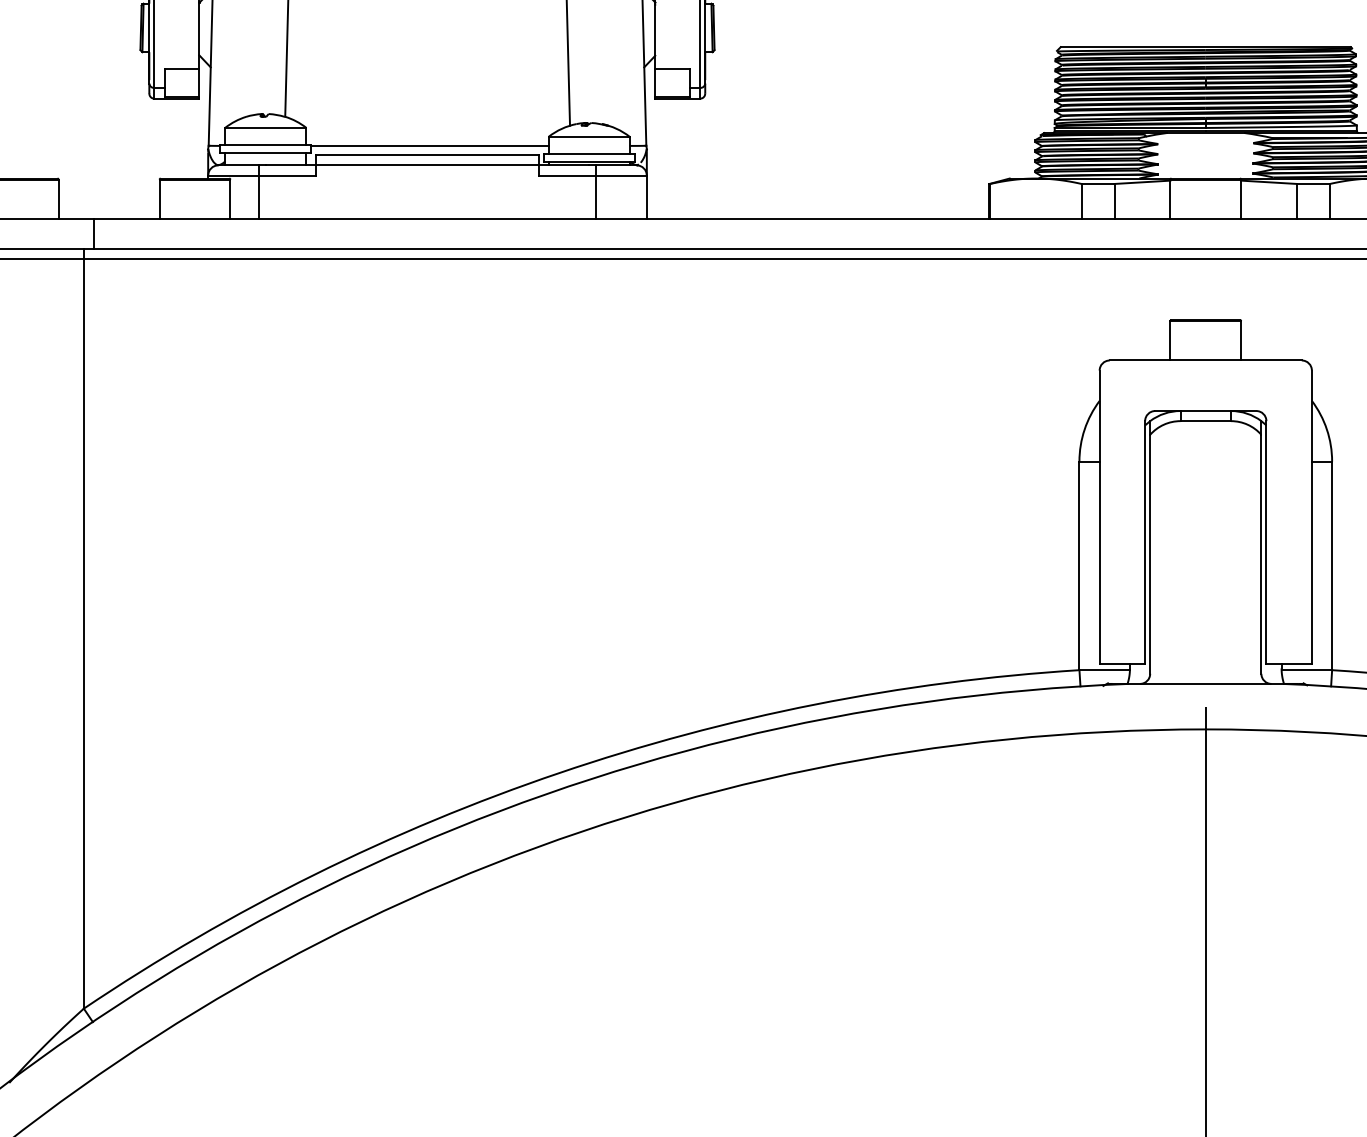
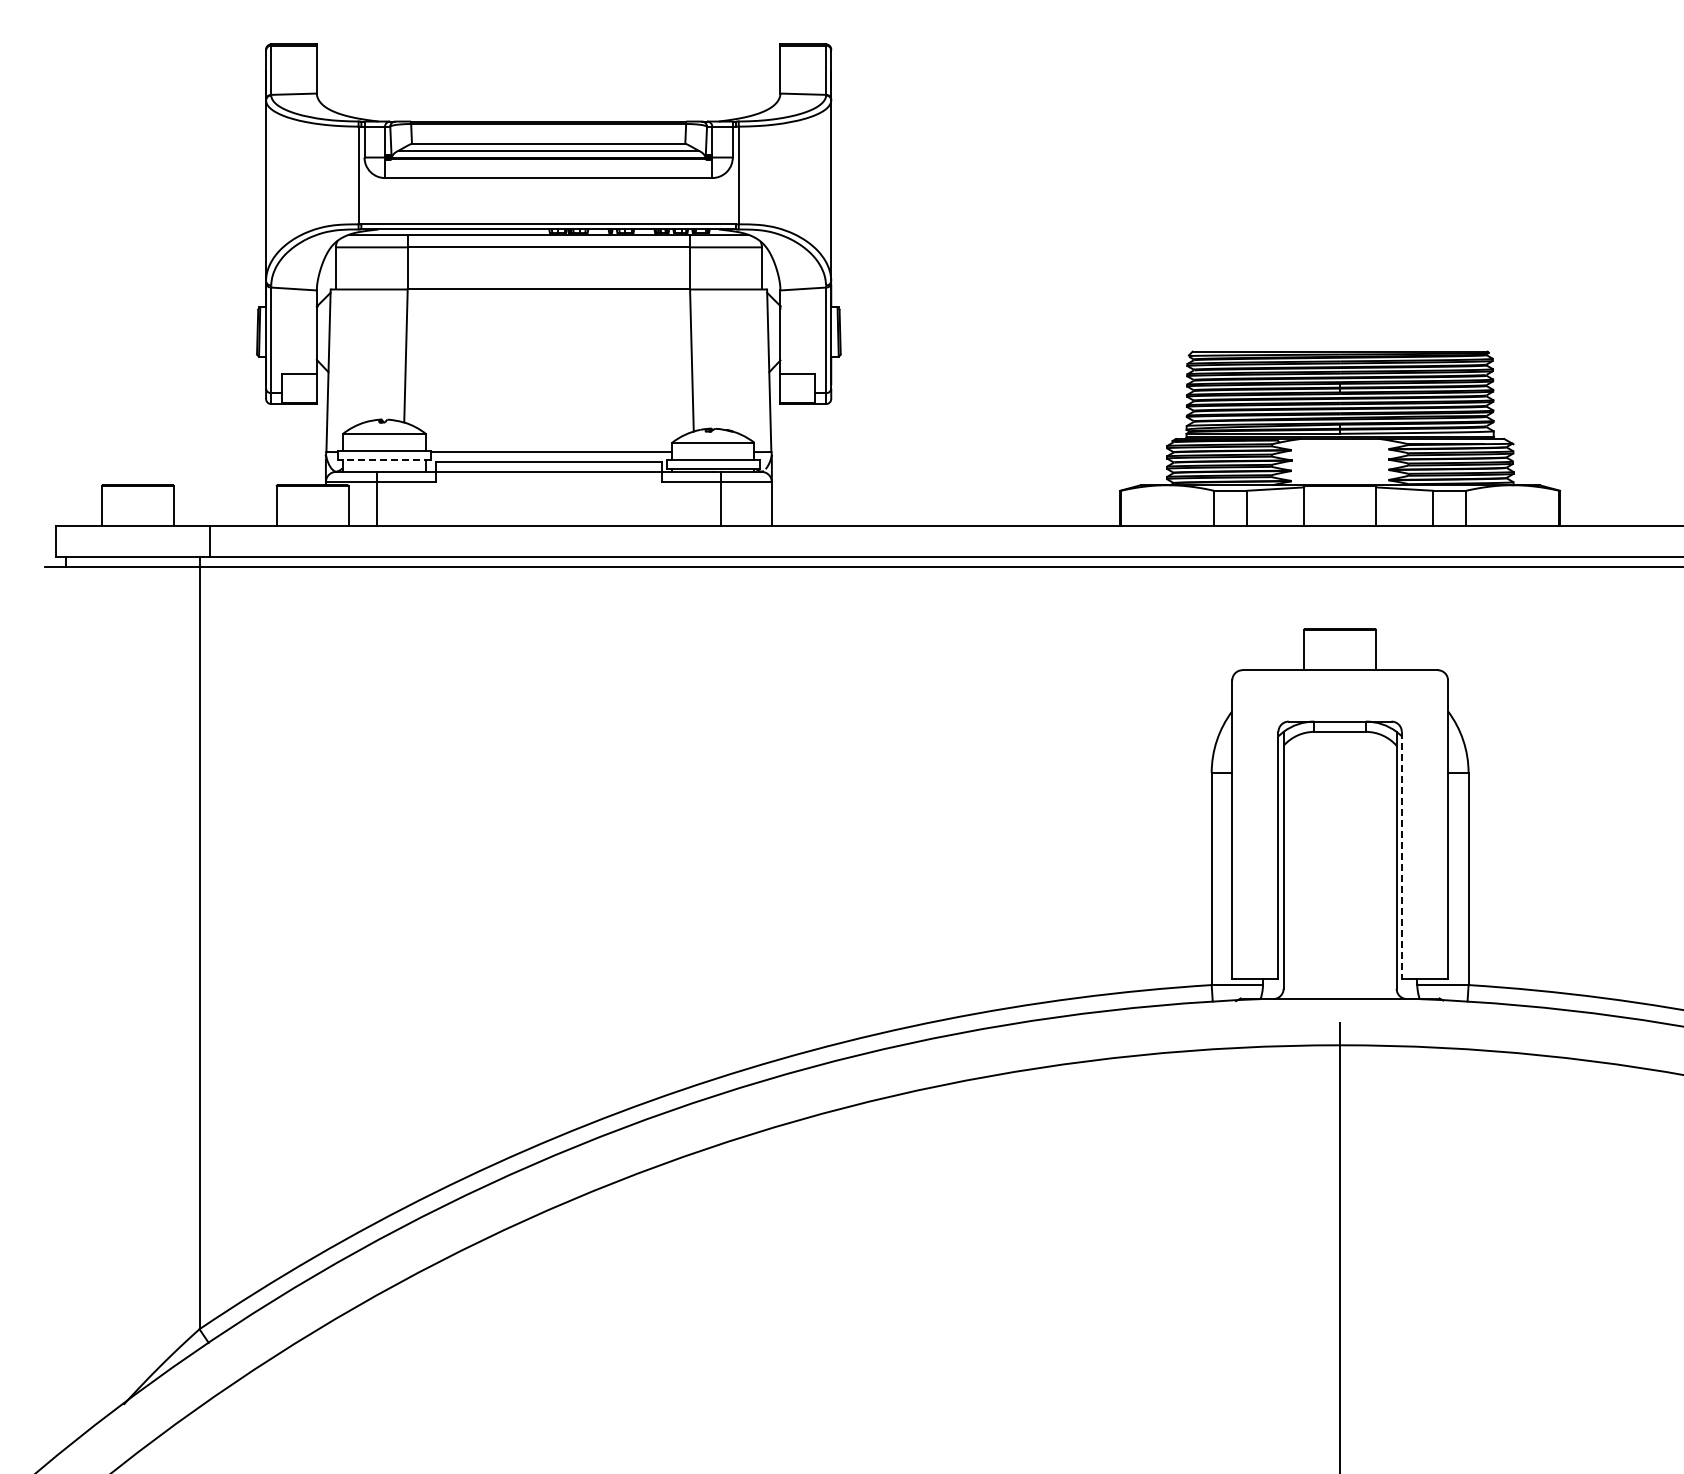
line: (264, 153) -> (383, 459), solid -> dashed
line: (1266, 542) -> (1401, 855), solid -> dashed

